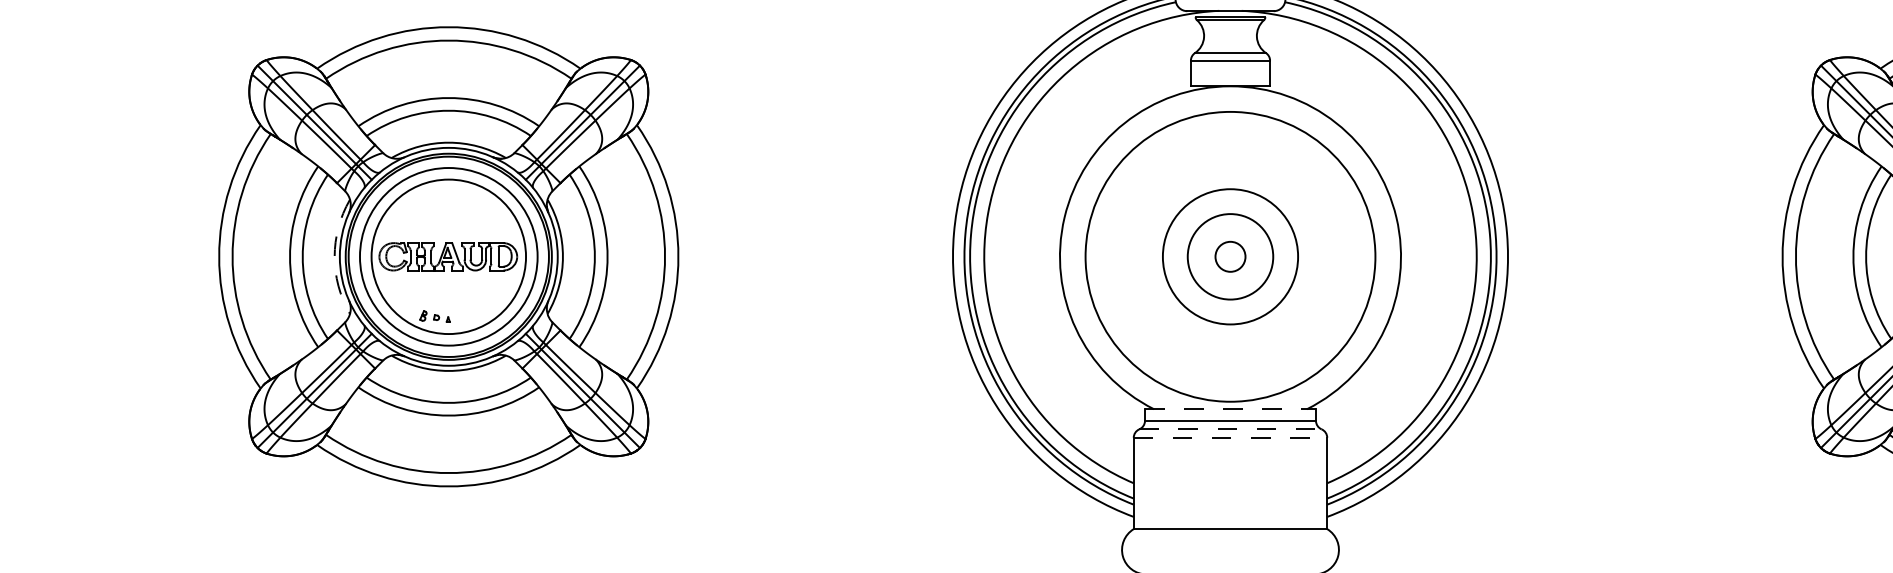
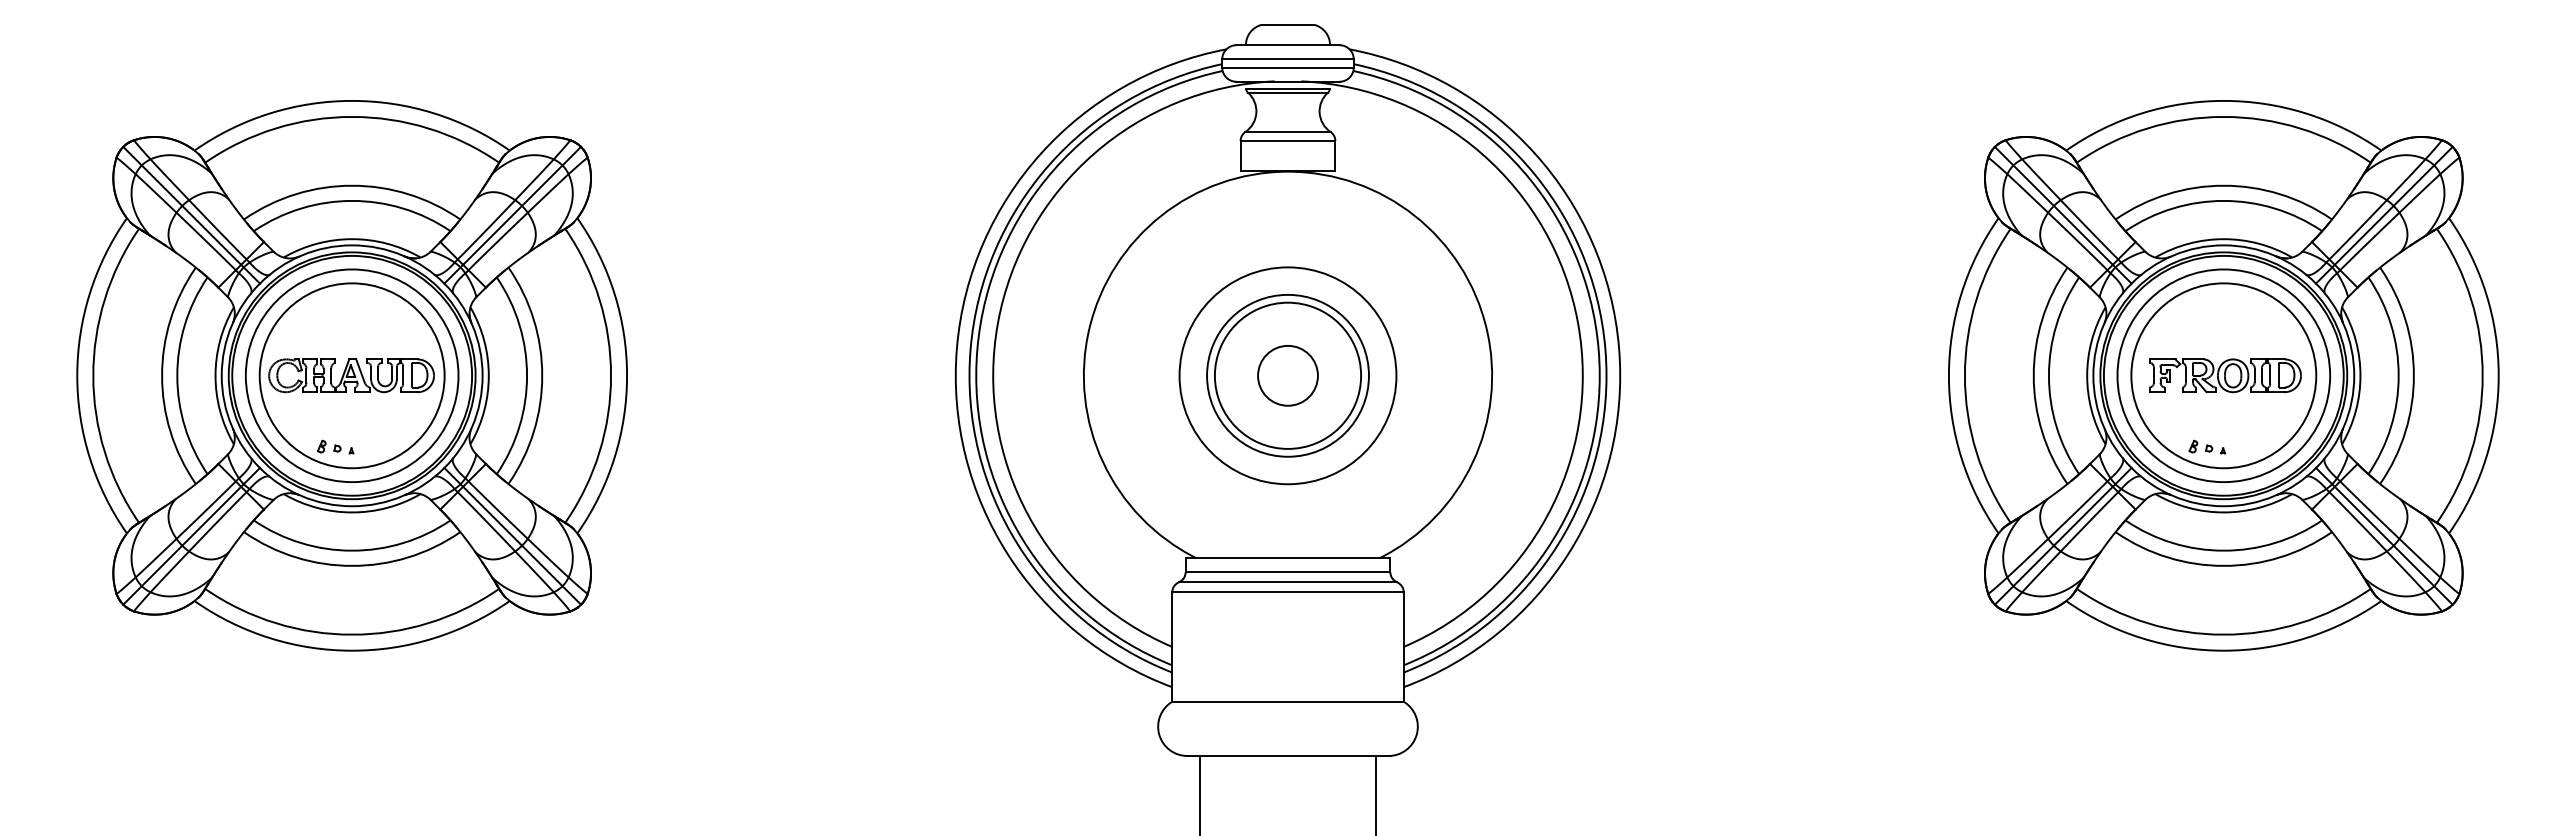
arc: (334, 256) -> (215, 375), dashed -> solid
circle: (1230, 256) -> (1287, 375), size x0.62
circle: (1230, 256) -> (1287, 375), size x1.43
circle: (1230, 256) -> (1287, 375), size x1.67
line: (1230, 409) -> (1288, 558), dashed -> solid
line: (1230, 429) -> (1288, 582), dashed -> solid
line: (1230, 437) -> (1288, 592), dashed -> solid

